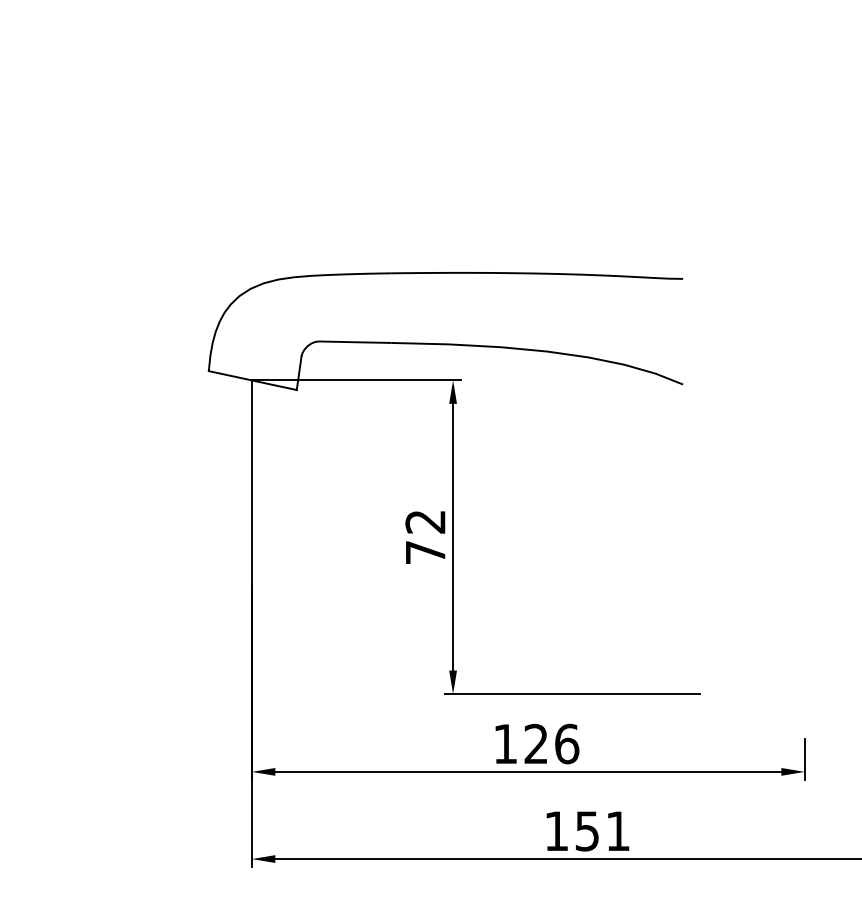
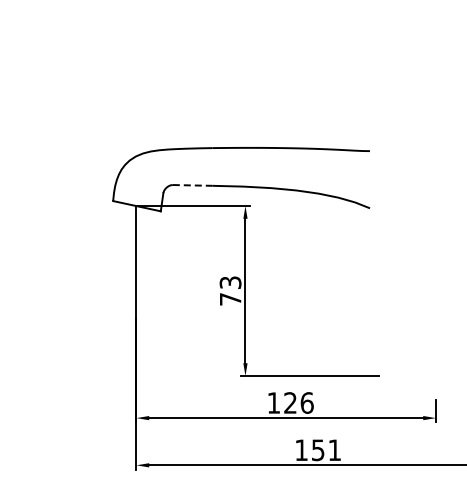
line: (355, 342) -> (192, 185), solid -> dashed
text: (425, 521) -> (230, 282), 72 -> 73

